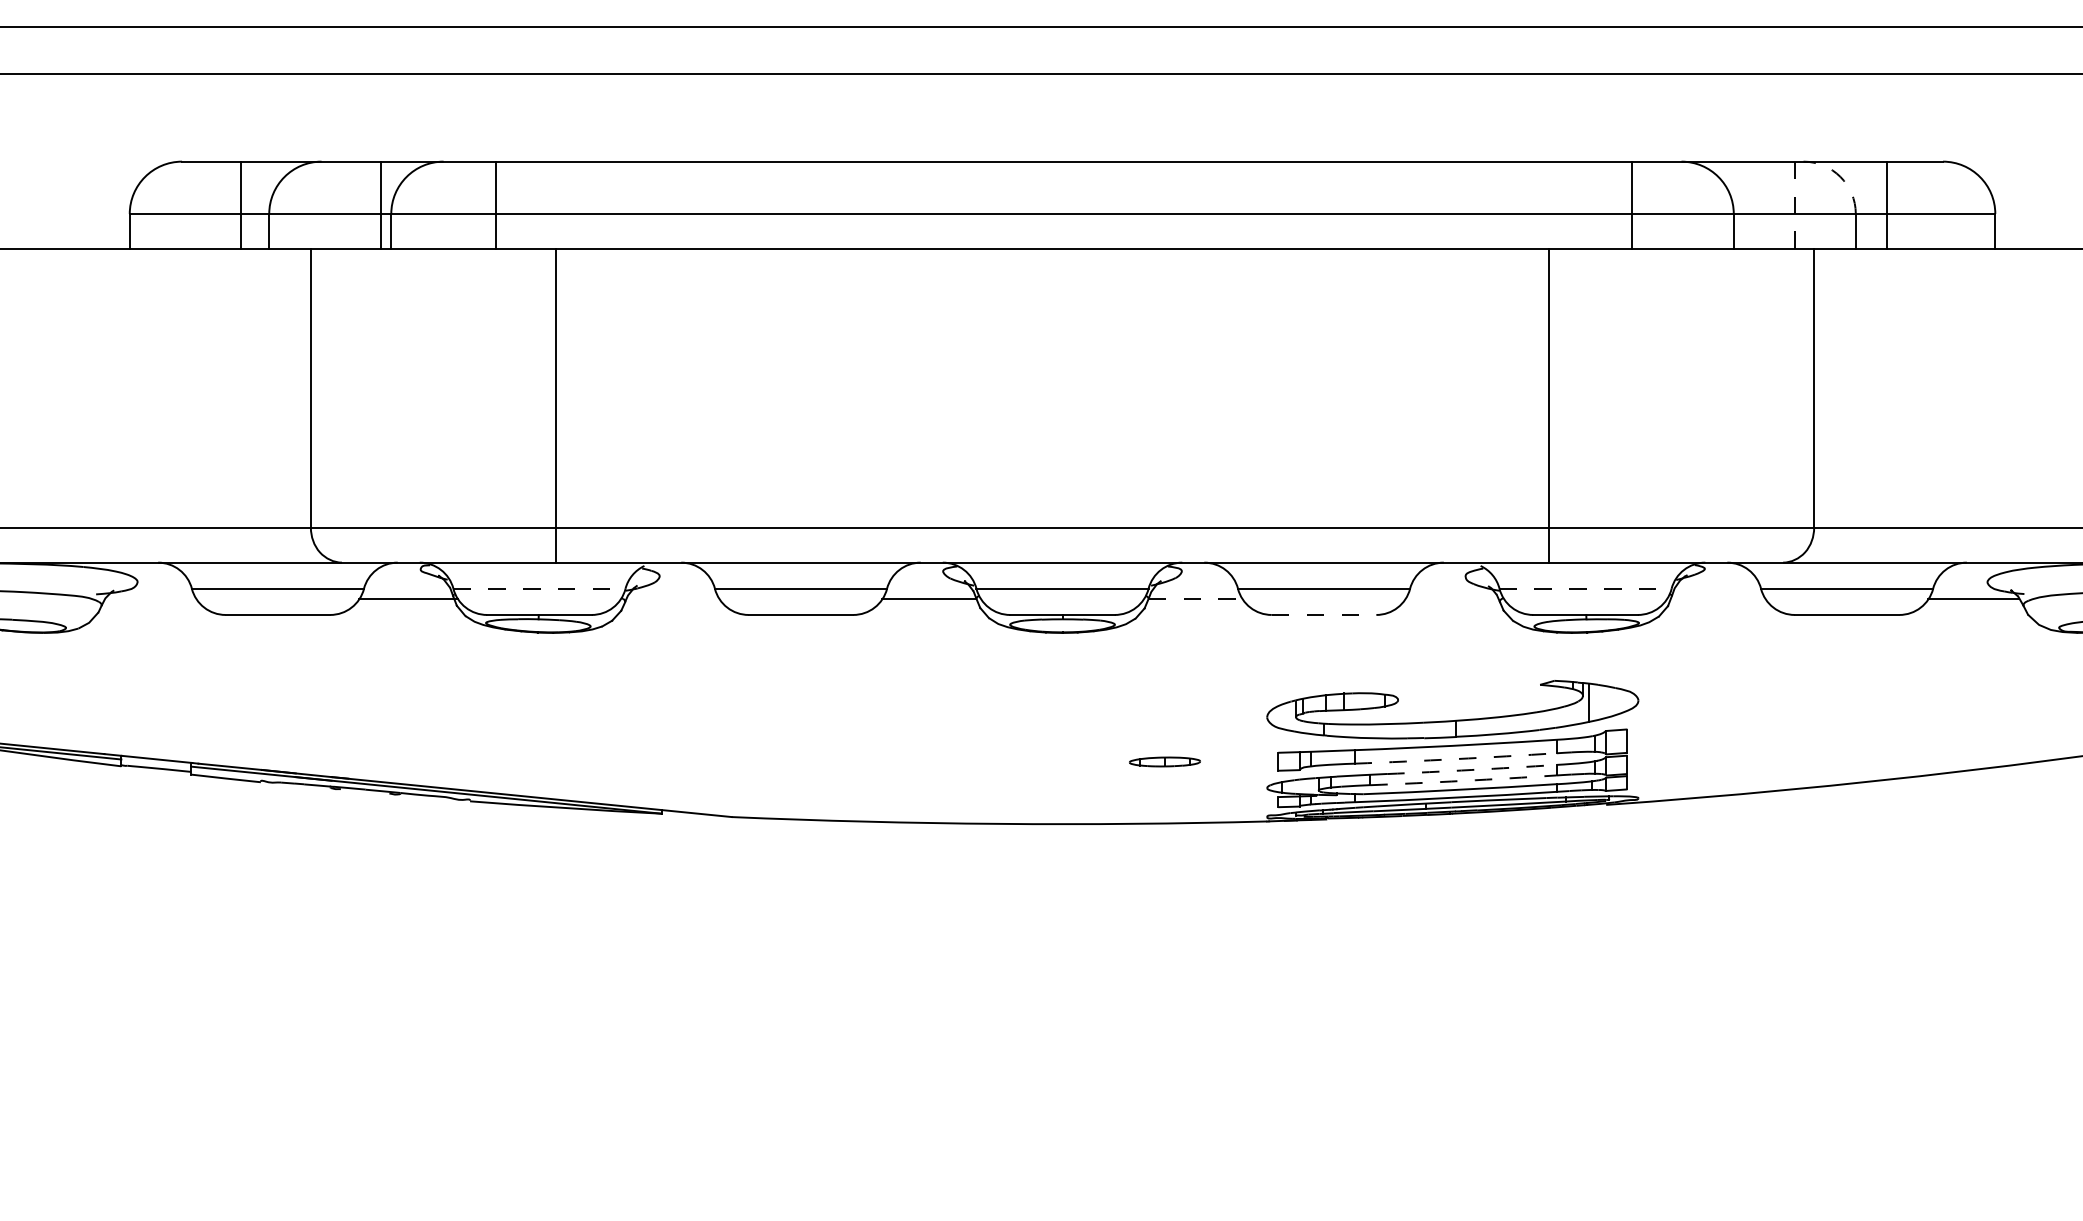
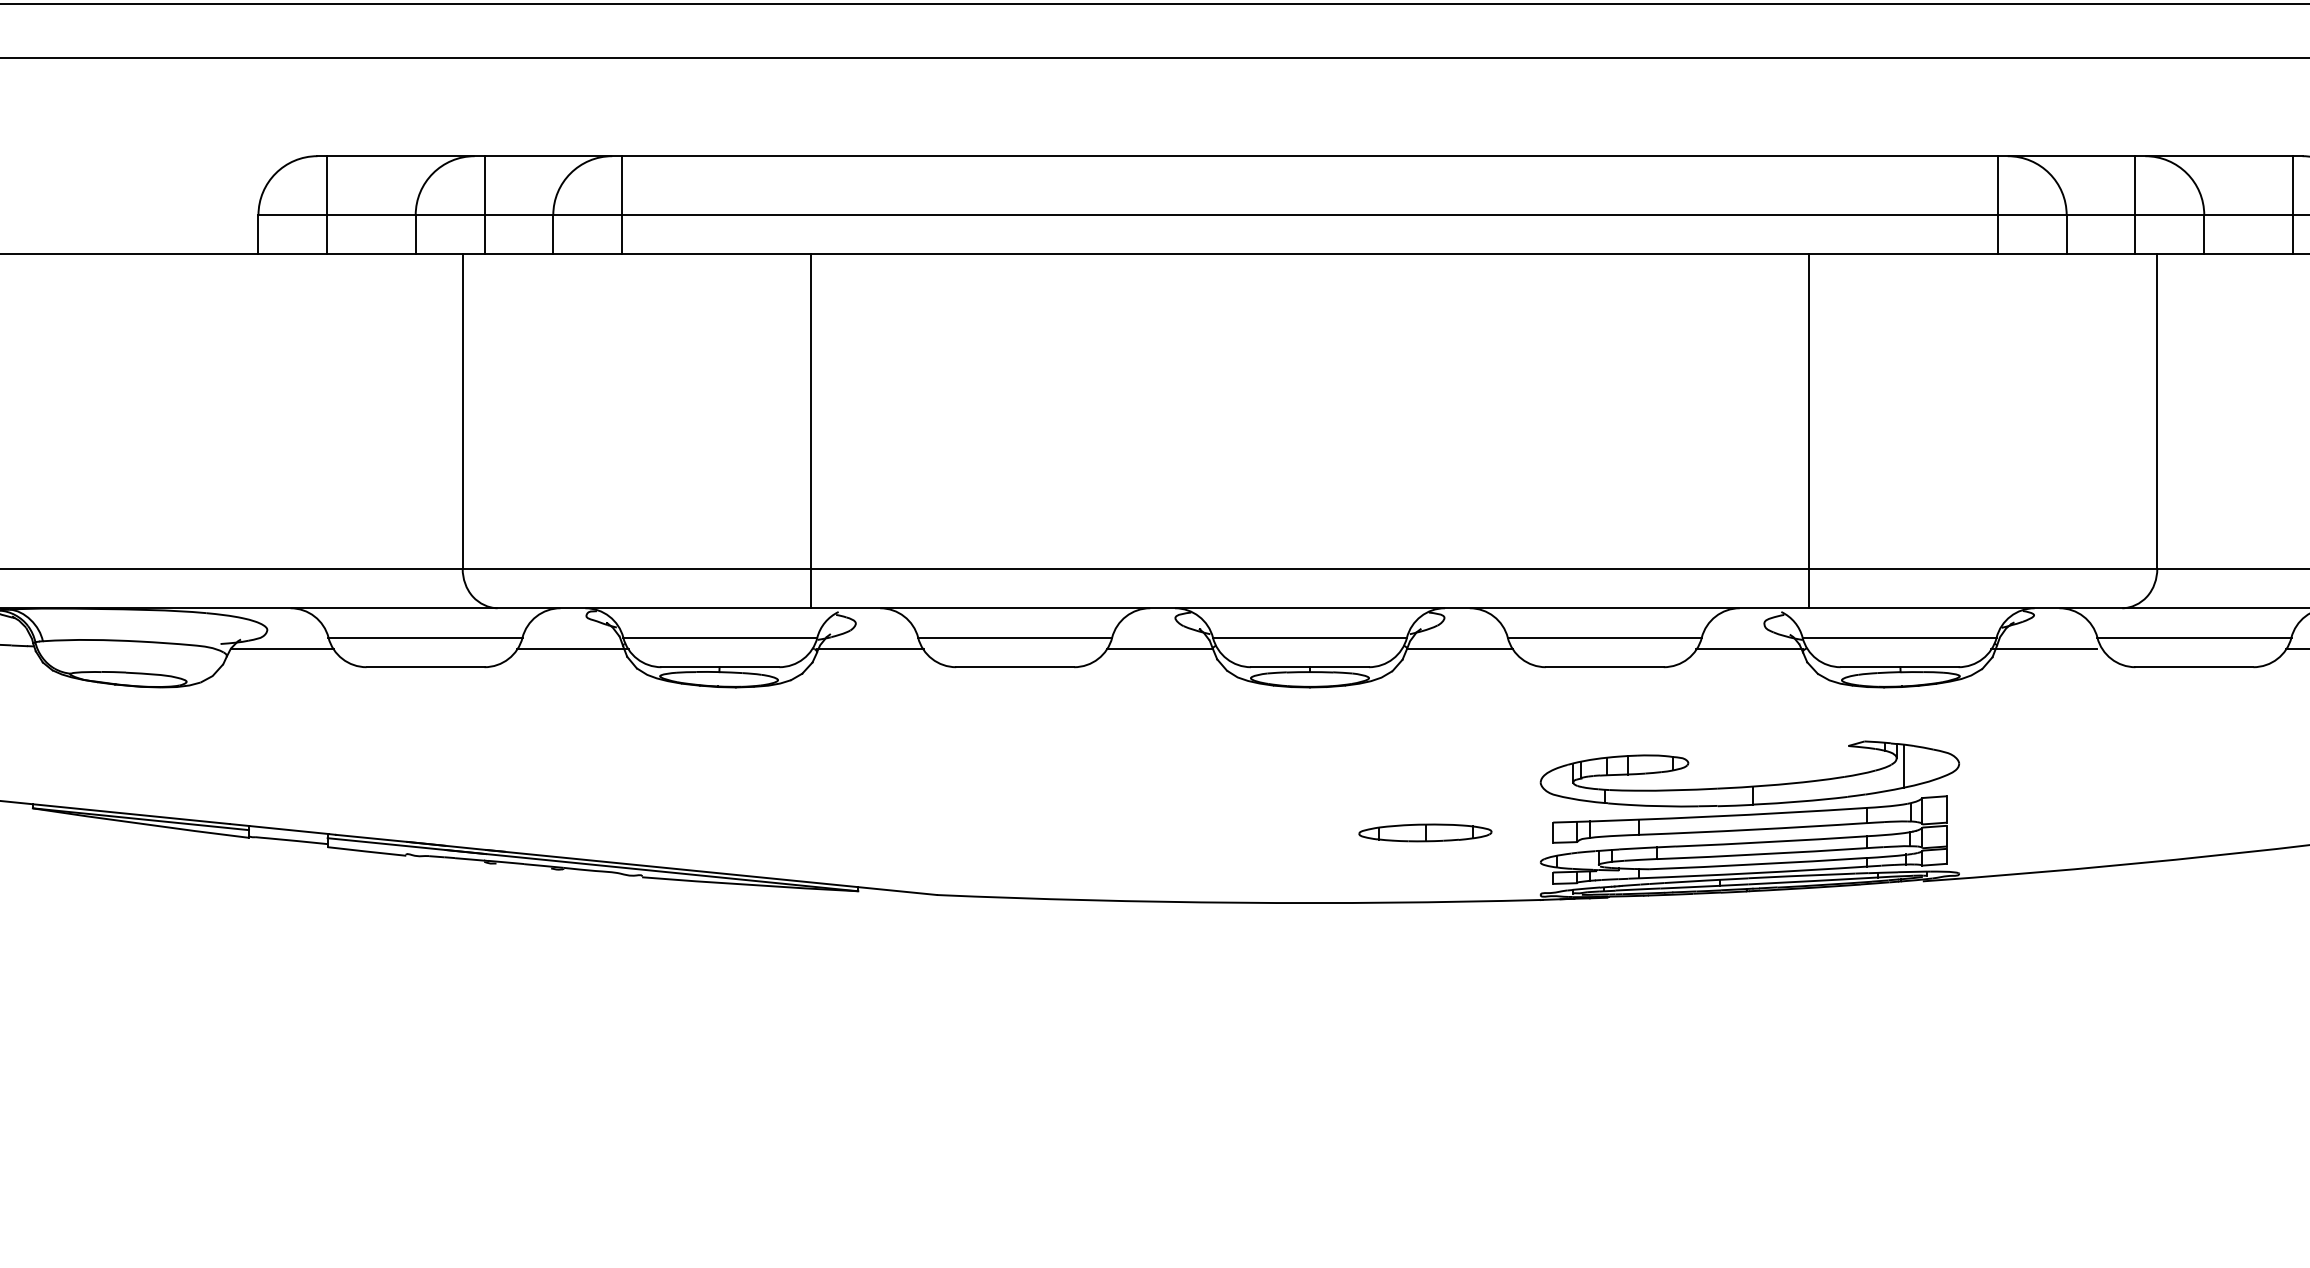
arc: (1840, 176) -> (2186, 172), dashed -> solid
line: (240, 204) -> (326, 204), moved
line: (381, 204) -> (484, 204), moved
line: (496, 204) -> (622, 204), moved
line: (1631, 204) -> (1997, 204), moved
line: (1887, 204) -> (2292, 204), moved
line: (1794, 205) -> (2135, 205), dashed -> solid
line: (556, 405) -> (811, 431), moved
line: (1548, 405) -> (1808, 431), moved
line: (539, 588) -> (720, 637), dashed -> solid
line: (1586, 588) -> (1900, 637), dashed -> solid
line: (150, 598) -> (281, 648), added
line: (672, 598) -> (870, 648), added
line: (1196, 598) -> (1461, 648), dashed -> solid
line: (1452, 598) -> (1749, 648), added
line: (1713, 598) -> (2043, 648), added
line: (1324, 614) -> (1605, 666), dashed -> solid
arc: (1455, 759) -> (1752, 830), dashed -> solid
part: (1164, 761) -> (1424, 832), size x1.67
arc: (1471, 769) -> (1771, 841), dashed -> solid
arc: (1463, 780) -> (1761, 853), dashed -> solid

